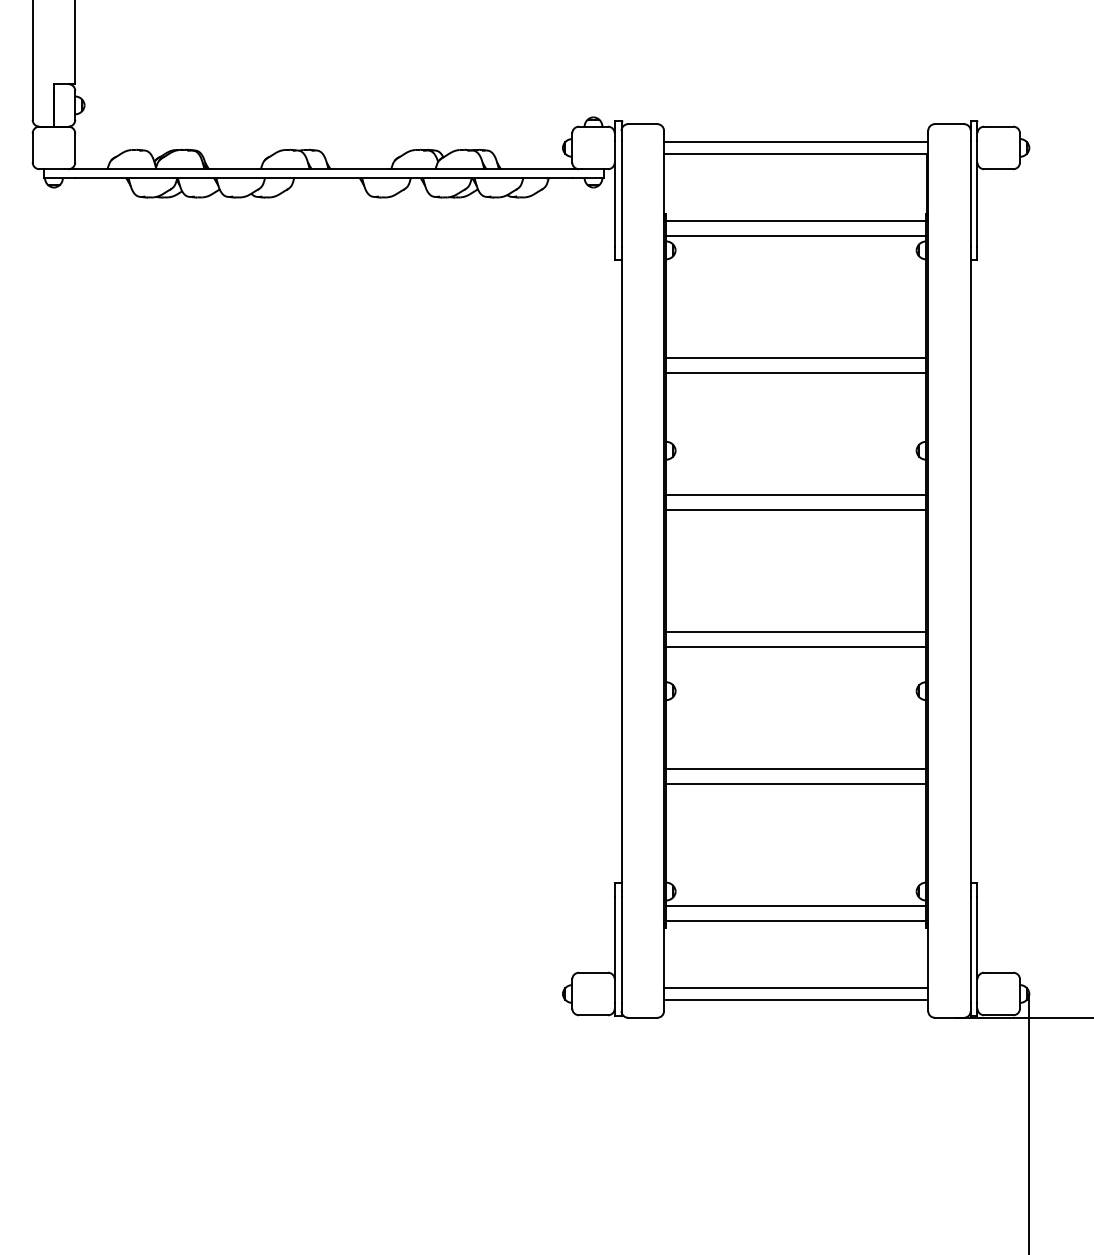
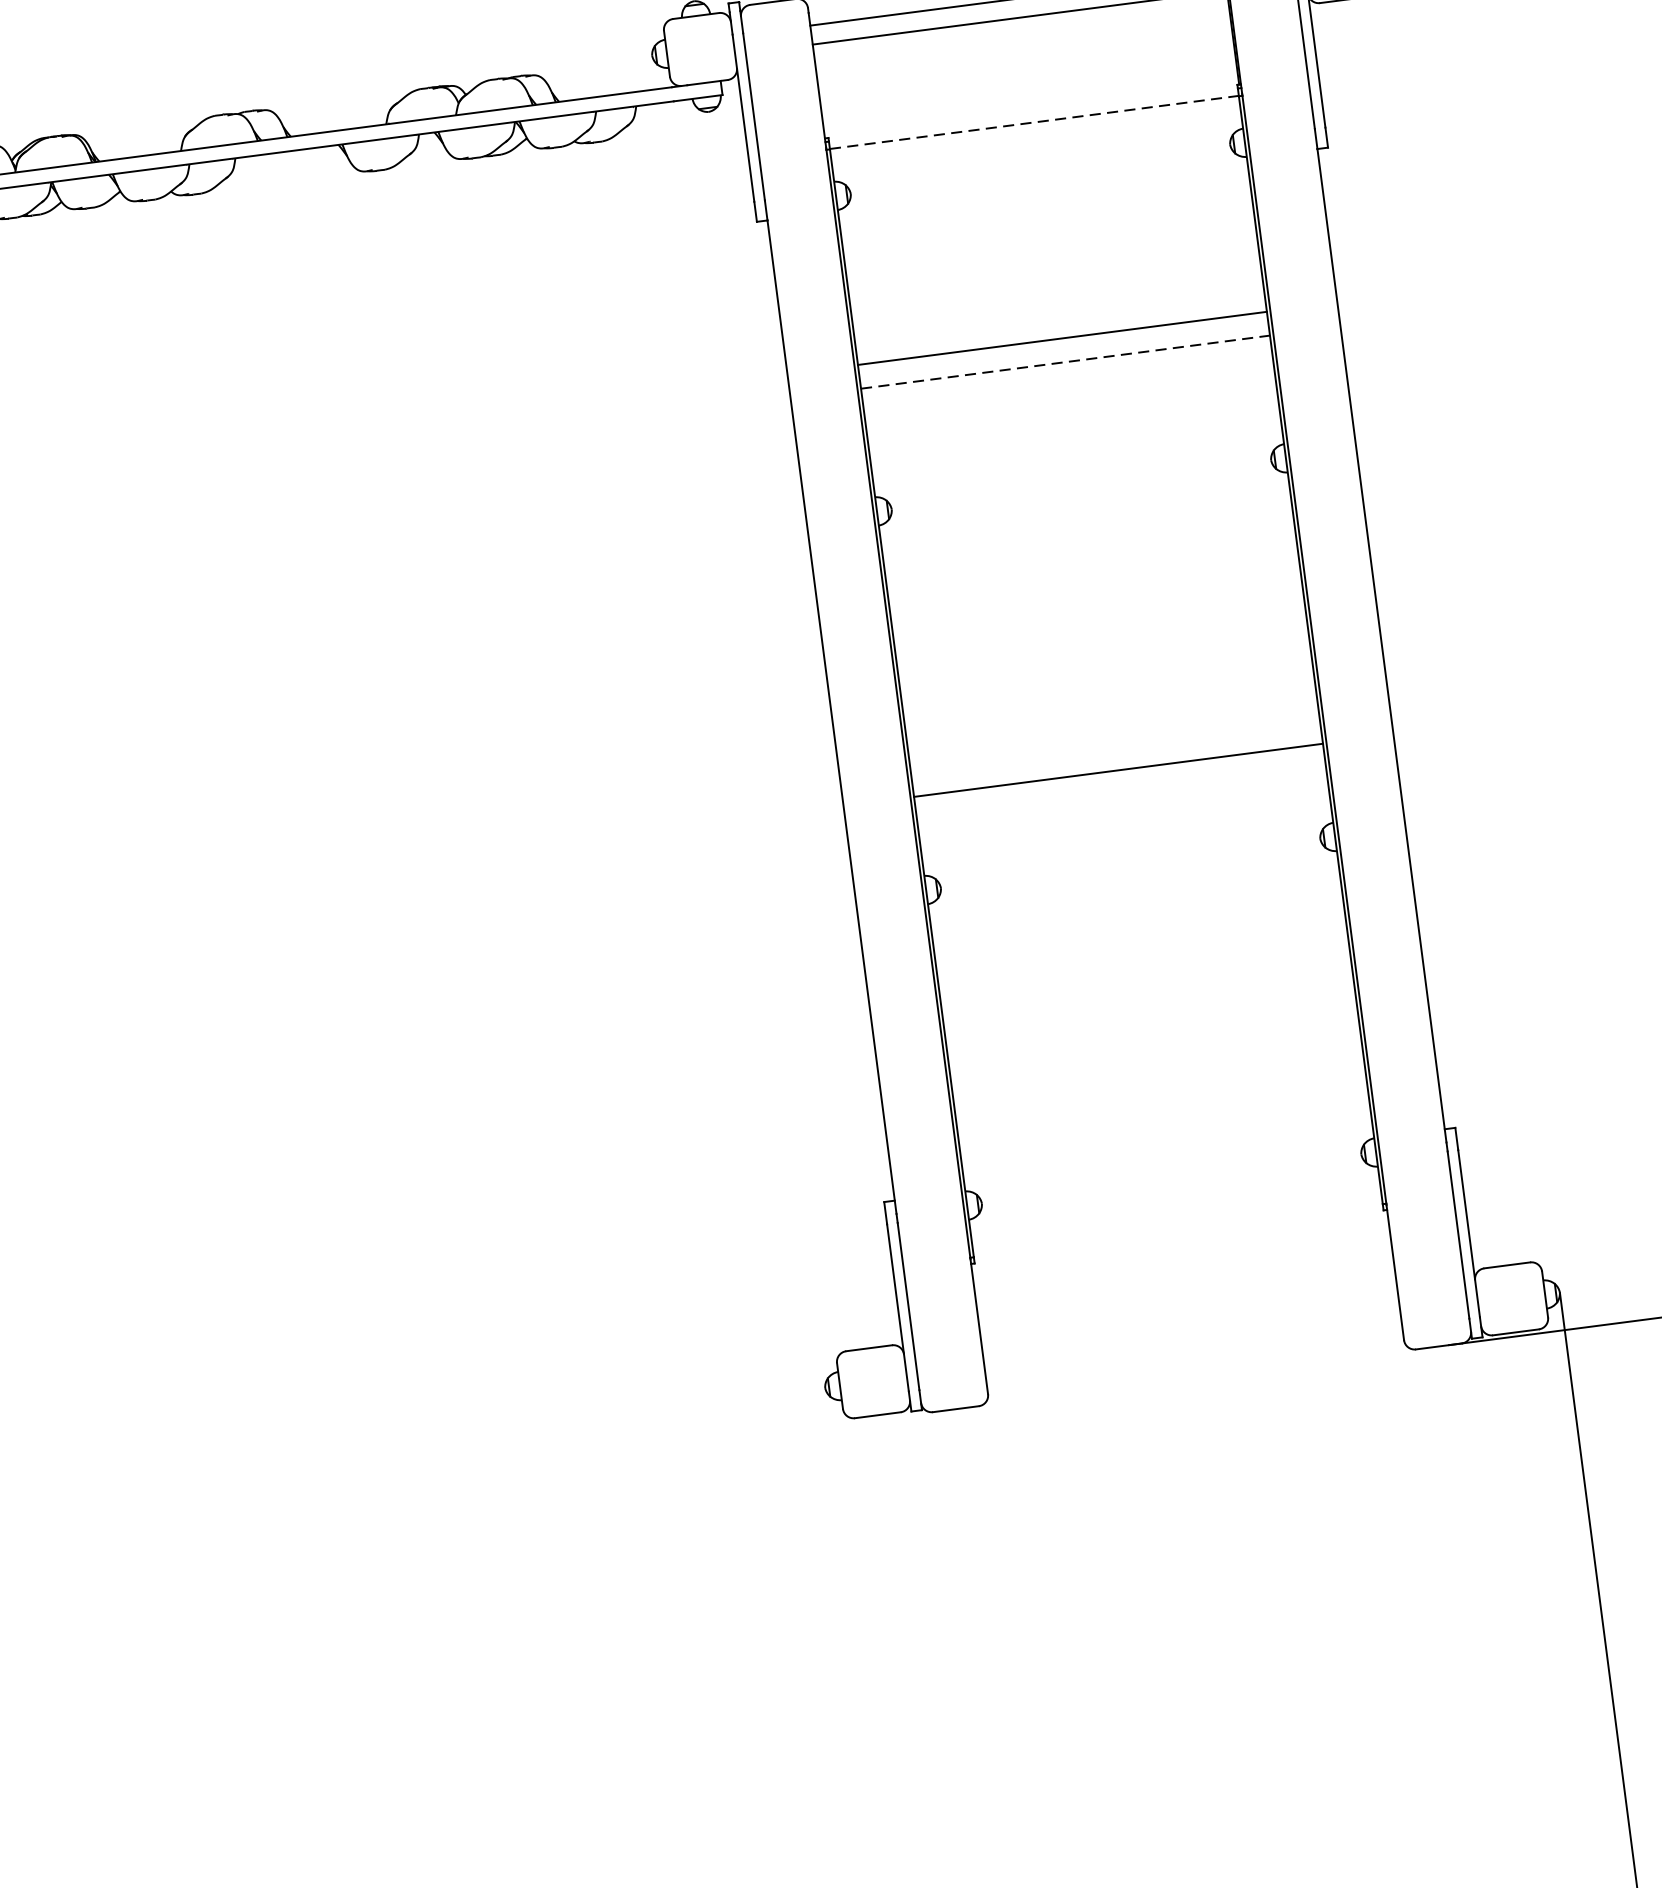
line: (796, 220) -> (1034, 122), solid -> dashed
line: (795, 235) -> (1036, 146), removed
line: (796, 372) -> (1066, 361), solid -> dashed
line: (795, 494) -> (1089, 553), removed
line: (795, 509) -> (1092, 577), removed
line: (795, 647) -> (1120, 794), removed
line: (795, 769) -> (1145, 986), removed
line: (795, 784) -> (1148, 1010), removed
line: (795, 906) -> (1173, 1202), removed
line: (795, 921) -> (1176, 1226), removed
line: (796, 987) -> (1191, 1330), removed
line: (796, 1000) -> (1194, 1350), removed

